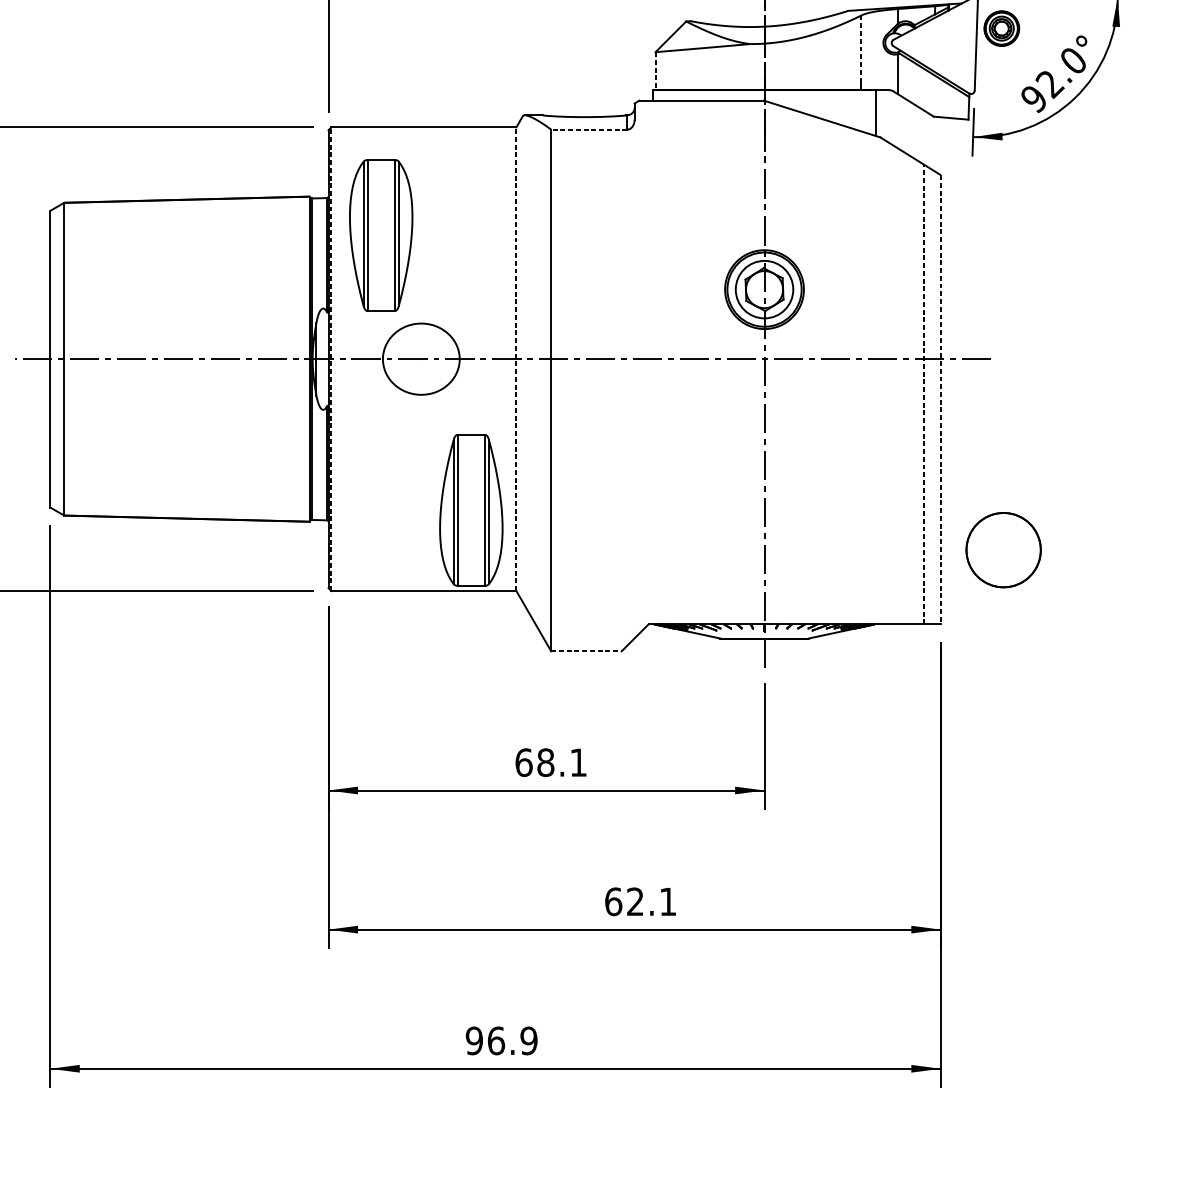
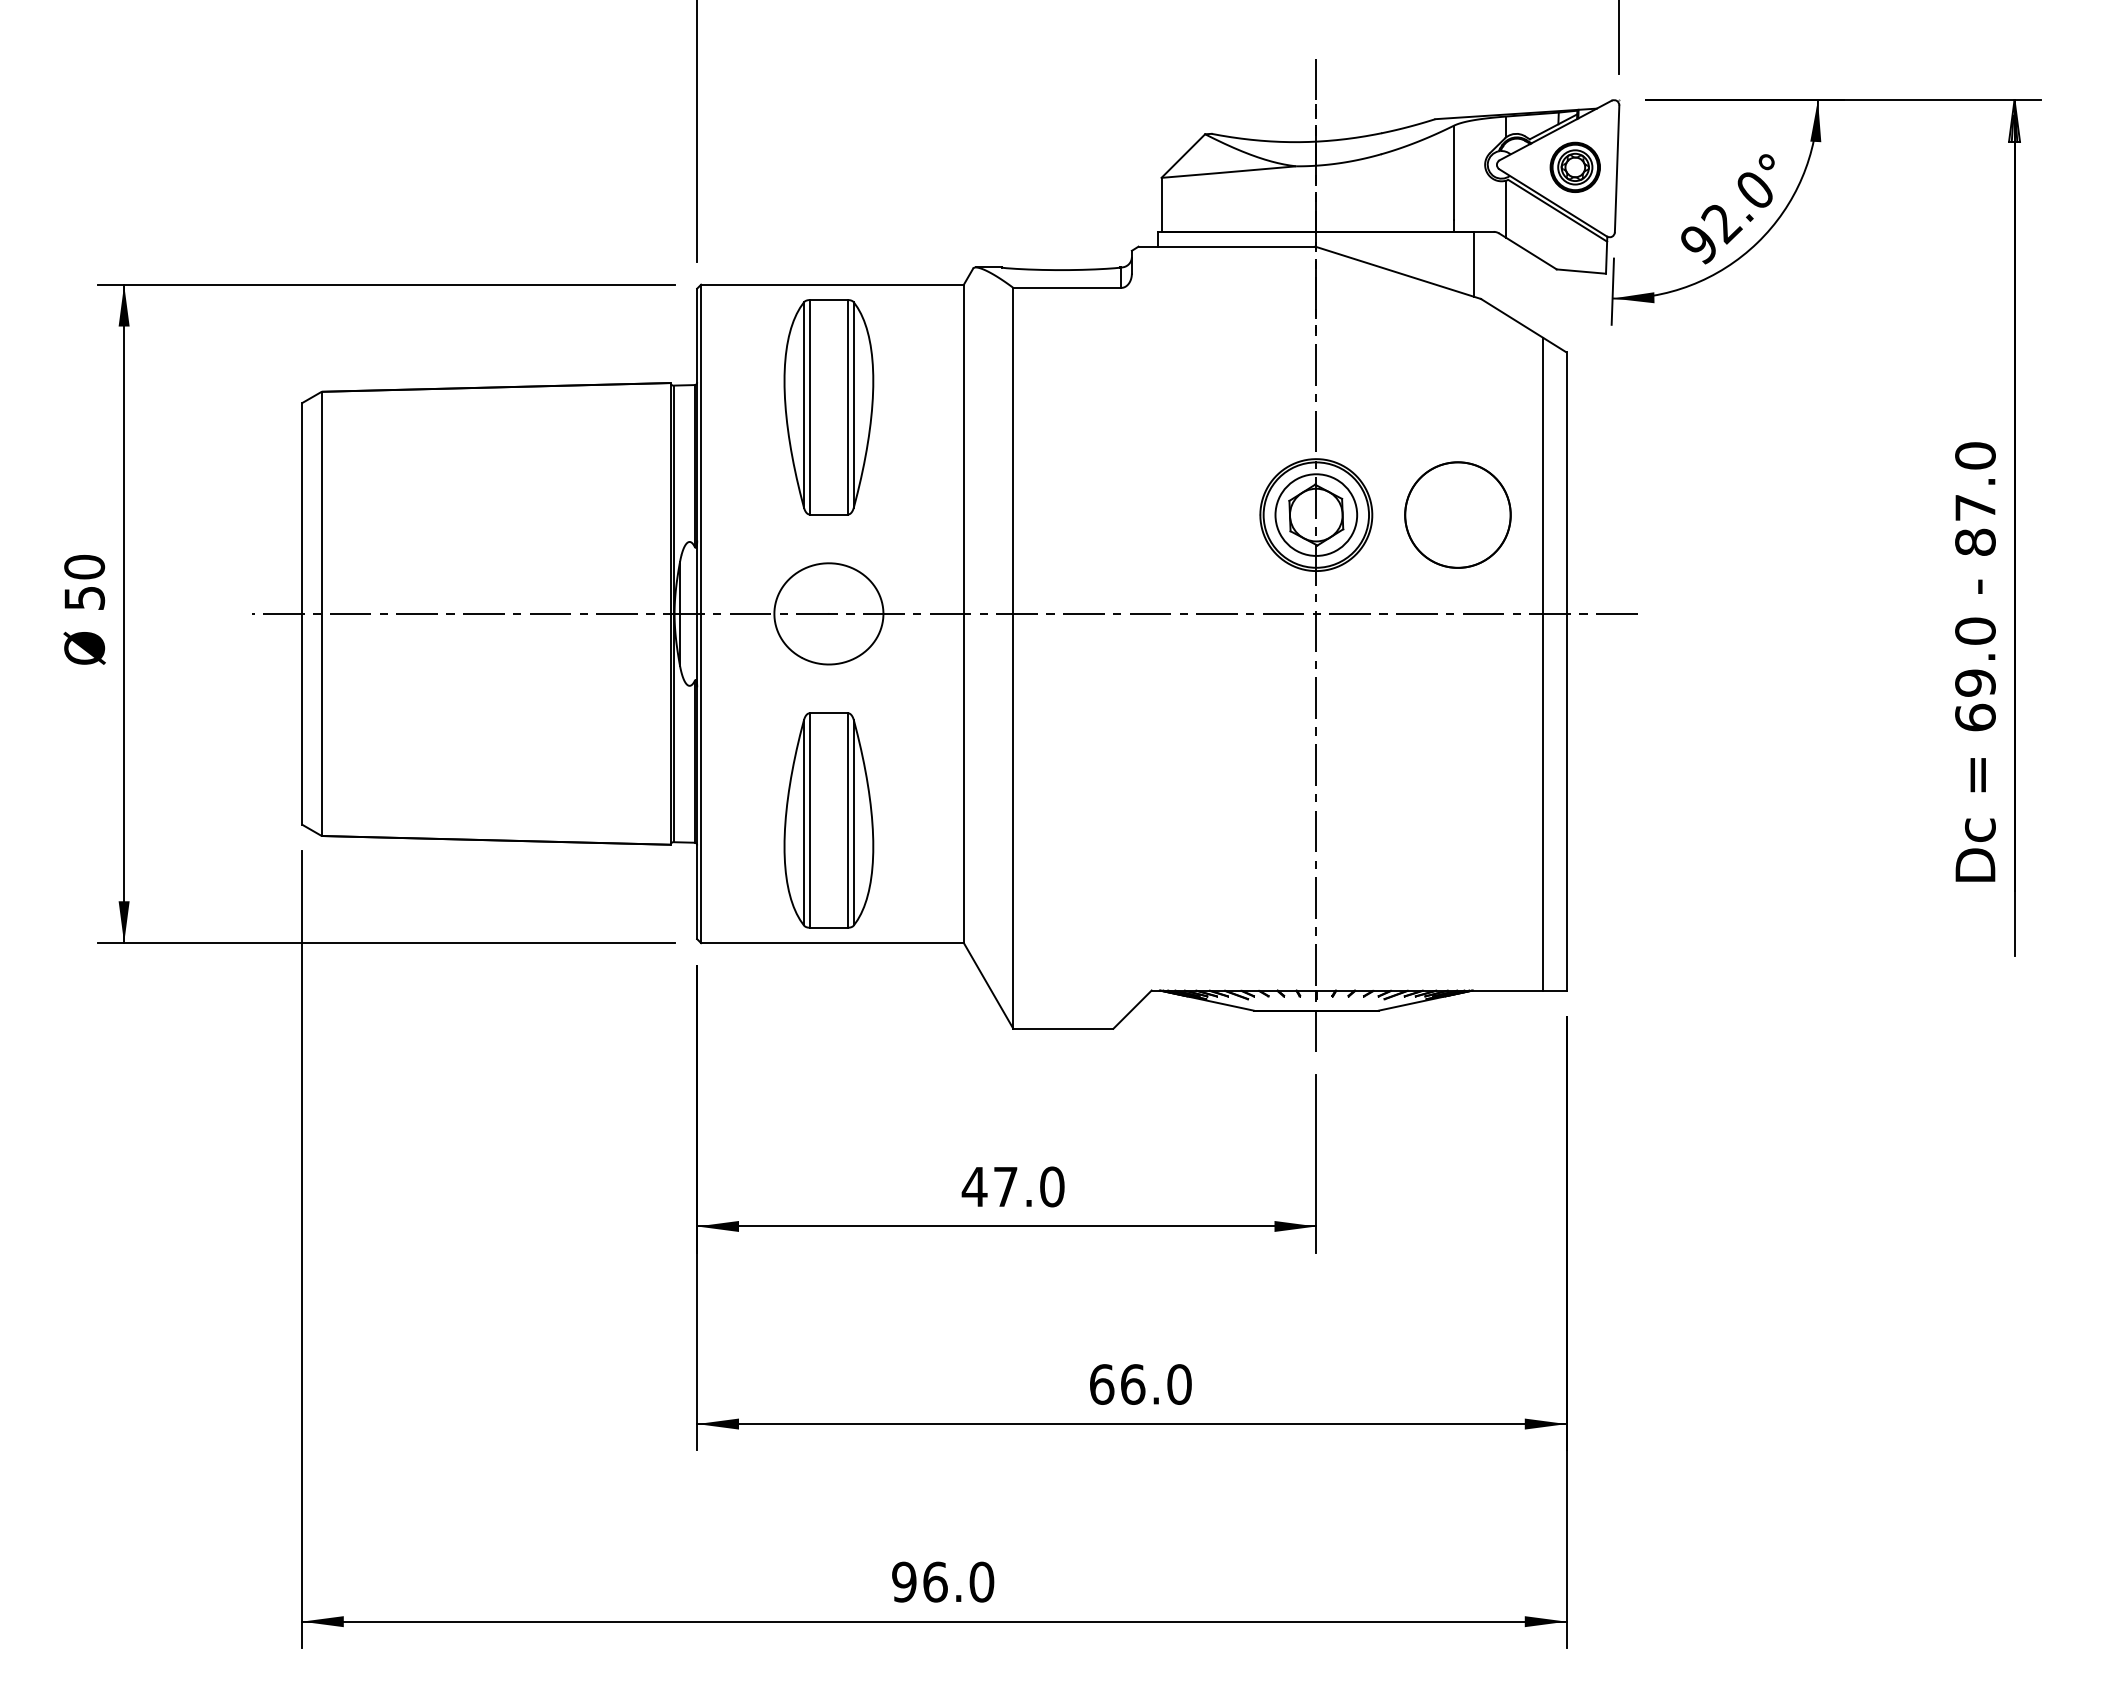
part: (1001, 27) -> (1574, 166), moved
line: (861, 48) -> (1453, 172), dashed -> solid
line: (655, 71) -> (1161, 205), dashed -> solid
line: (588, 129) -> (1066, 287), dashed -> solid
part: (380, 235) -> (828, 407), moved
line: (331, 358) -> (701, 613), dashed -> solid
line: (516, 358) -> (963, 613), dashed -> solid
line: (923, 394) -> (1542, 663), dashed -> solid
line: (940, 400) -> (1566, 672), dashed -> solid
part: (471, 510) -> (828, 820), moved
circle: (1003, 549) -> (1457, 514), moved
line: (586, 651) -> (1063, 1028), dashed -> solid
text: (550, 762) -> (1012, 1186), 68.1 -> 47.0
text: (651, 901) -> (1156, 1384), 62.1 -> 66.0
text: (528, 1040) -> (981, 1581), 96.9 -> 96.0

